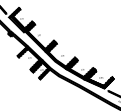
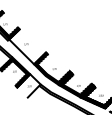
hatch: (40, 36) -> (27, 45), removed
hatch: (40, 69) -> (27, 85), removed

